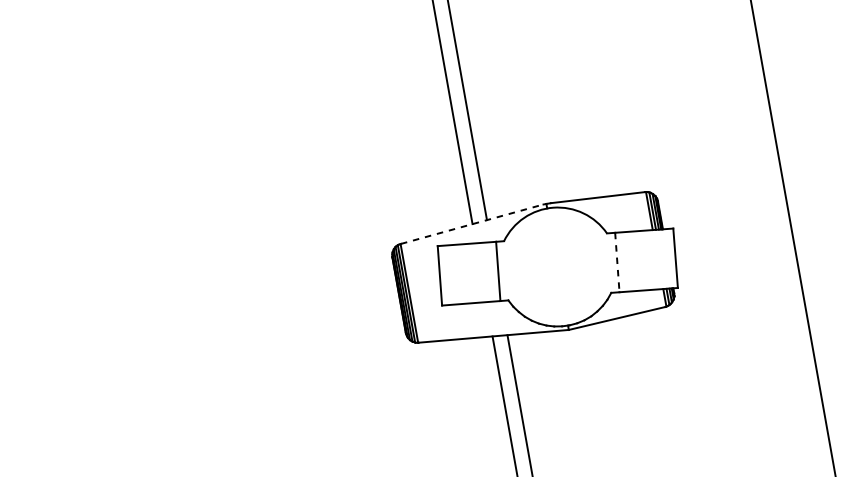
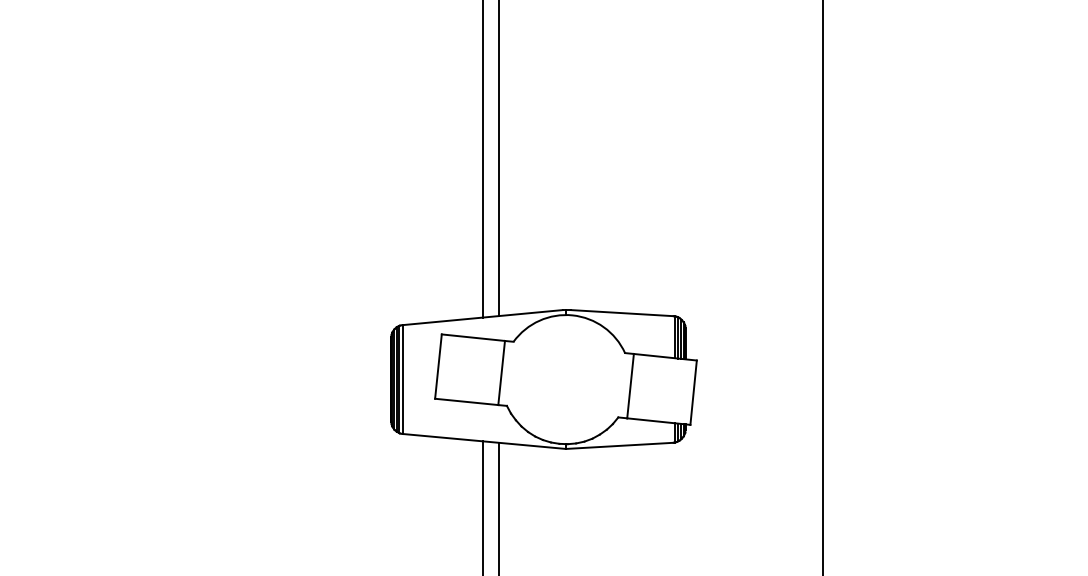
line: (472, 224) -> (483, 317), dashed -> solid
line: (617, 262) -> (630, 386), dashed -> solid

